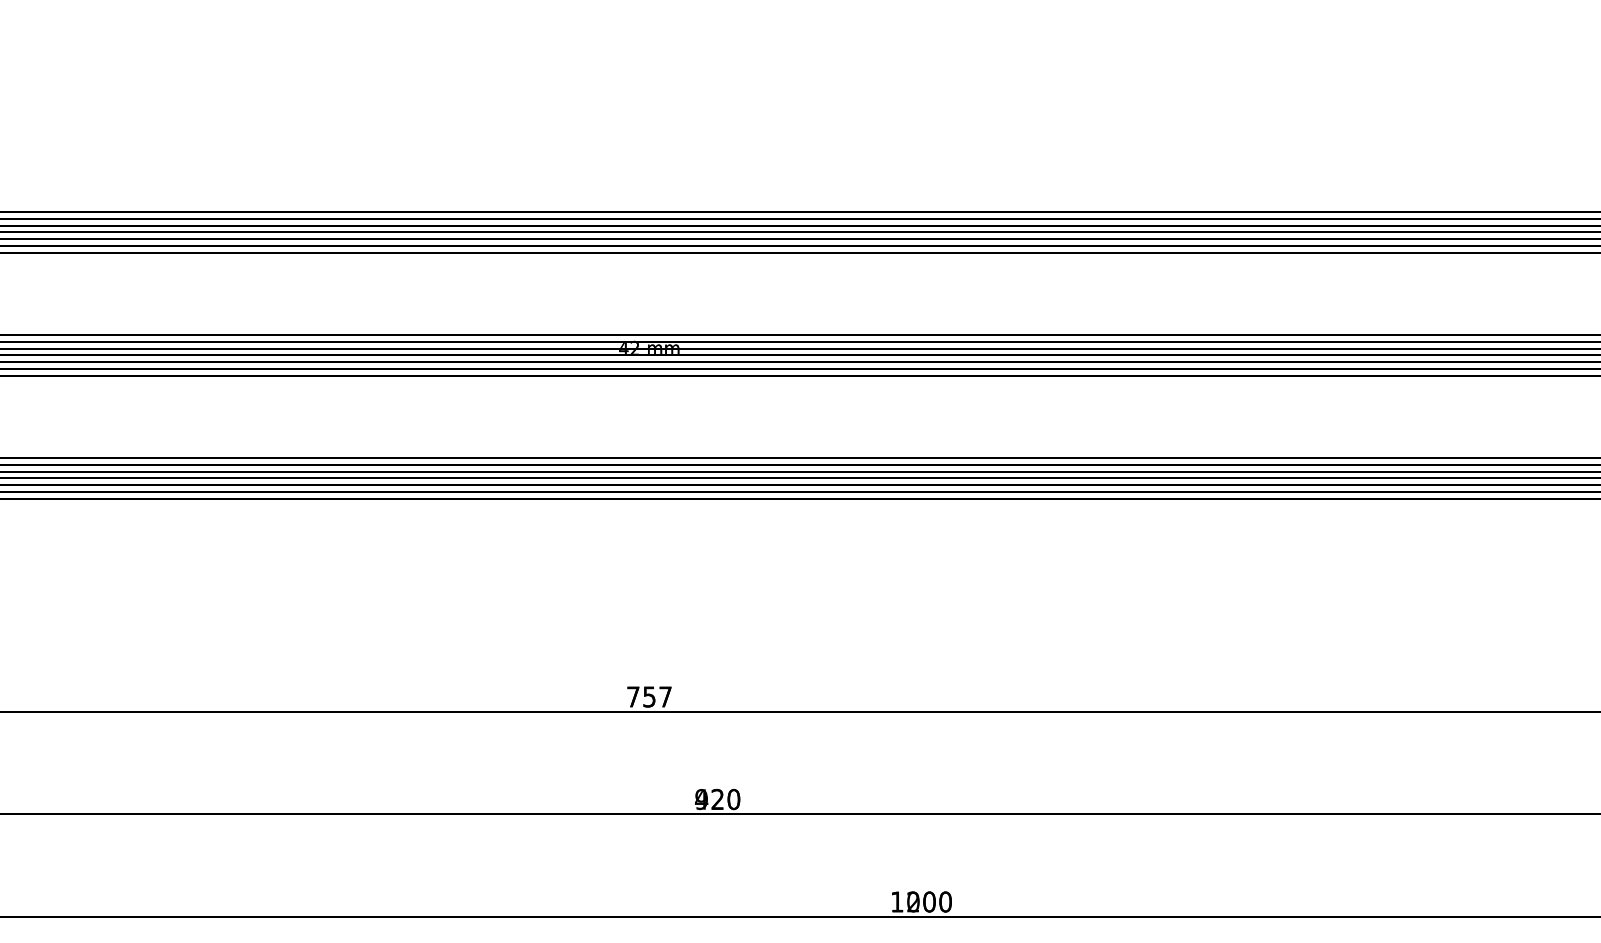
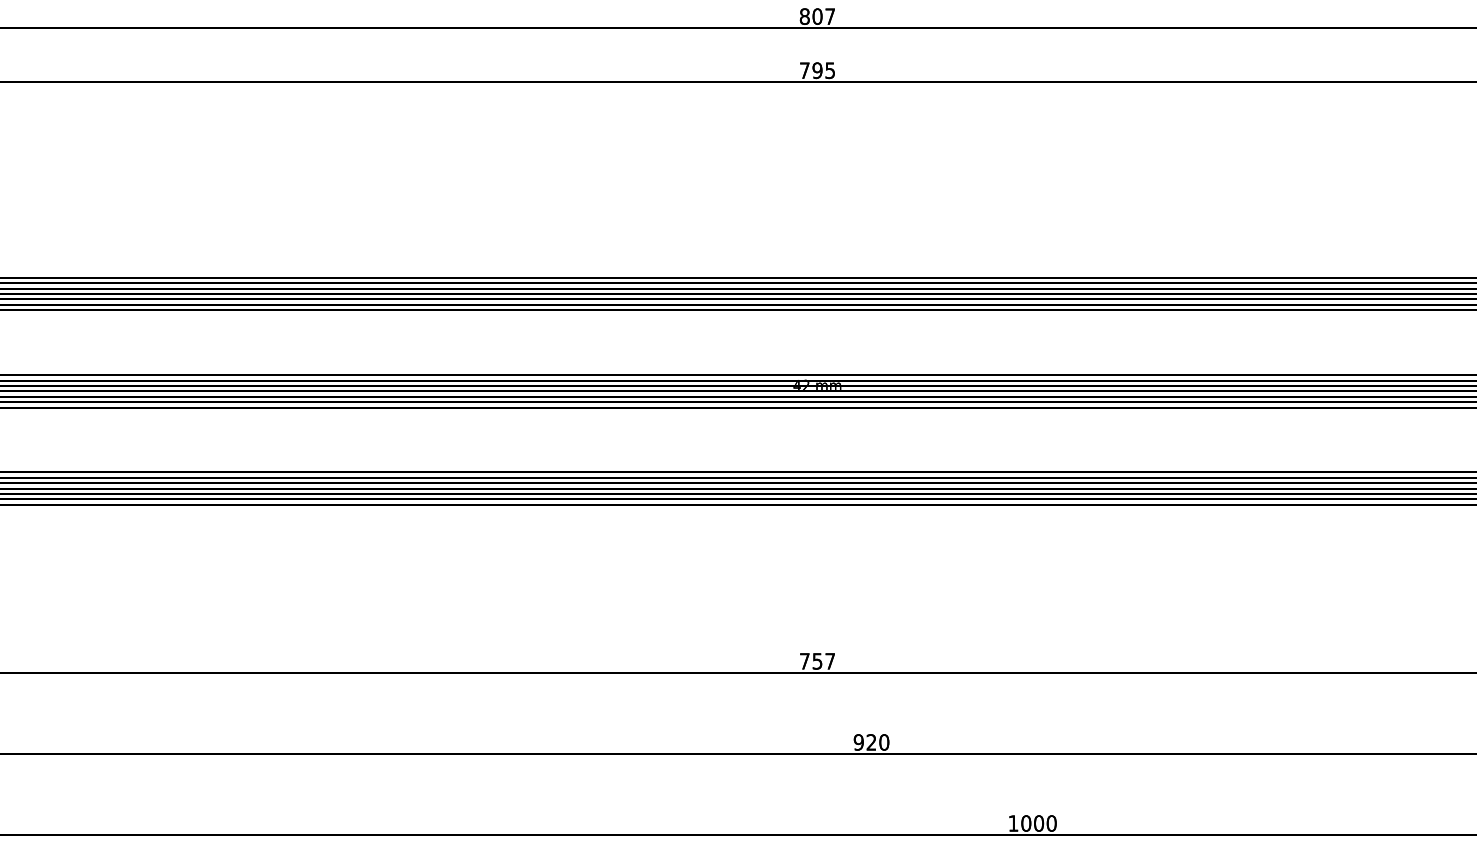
text: (701, 799) -> (858, 742), 420 -> 920
text: (913, 901) -> (1026, 823), 1200 -> 1000

